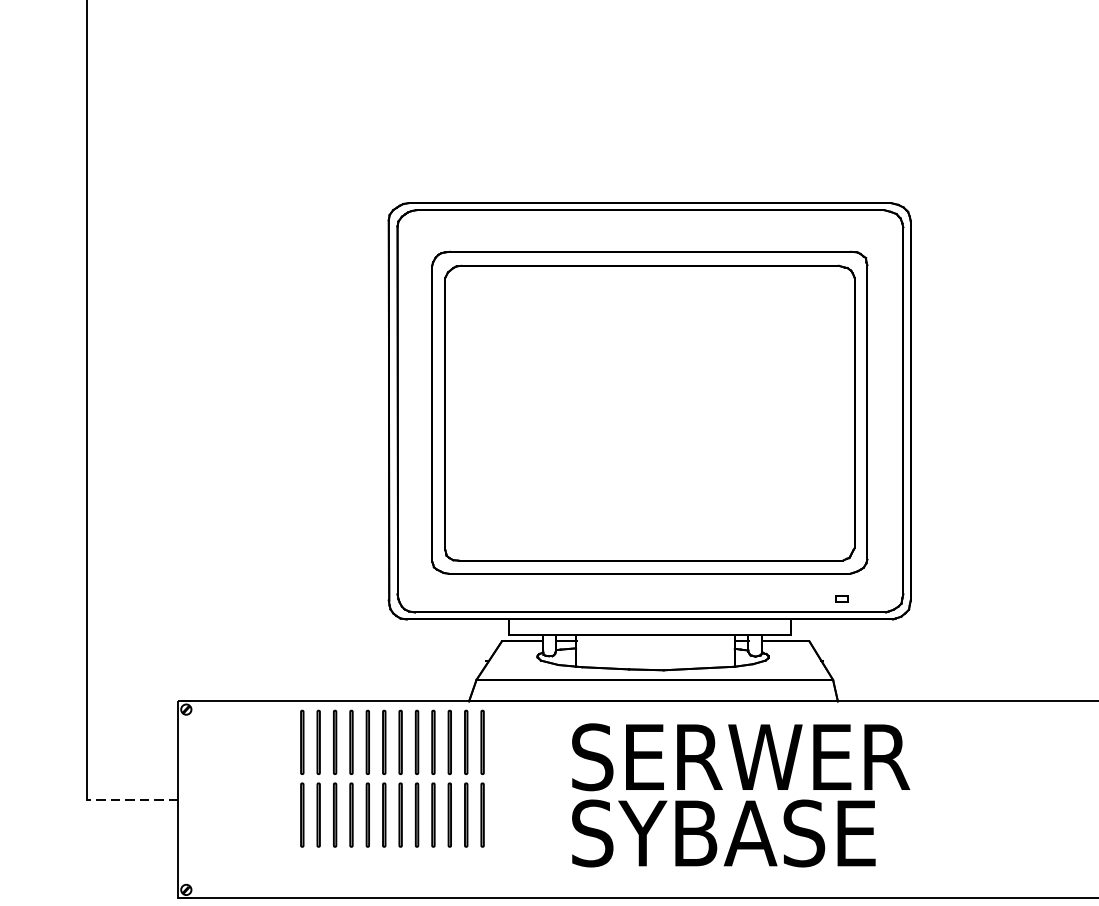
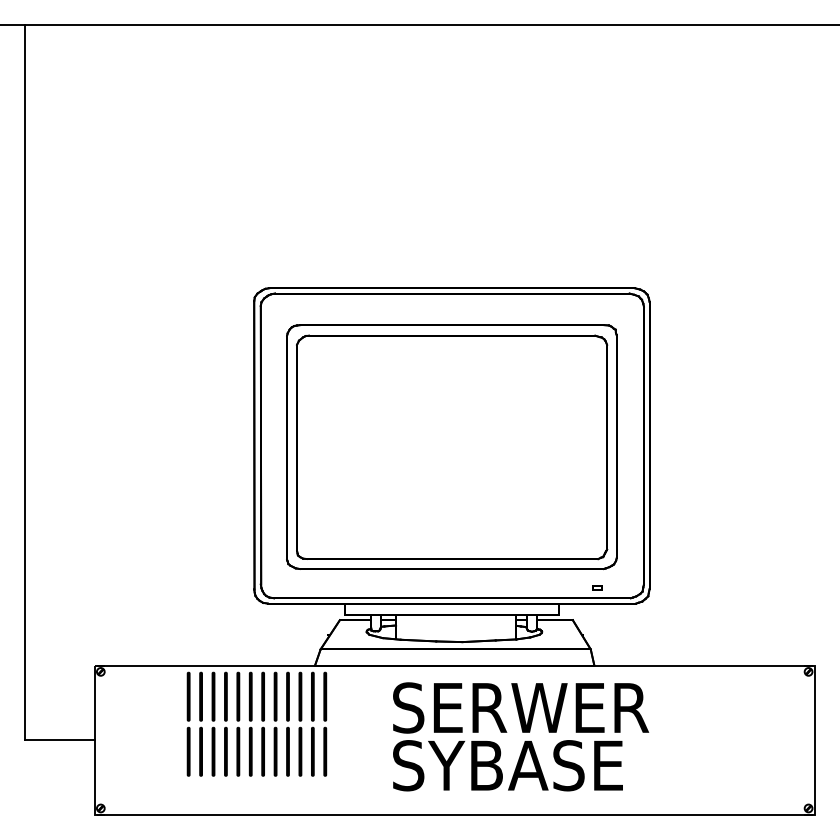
line: (131, 800) -> (59, 740), dashed -> solid

